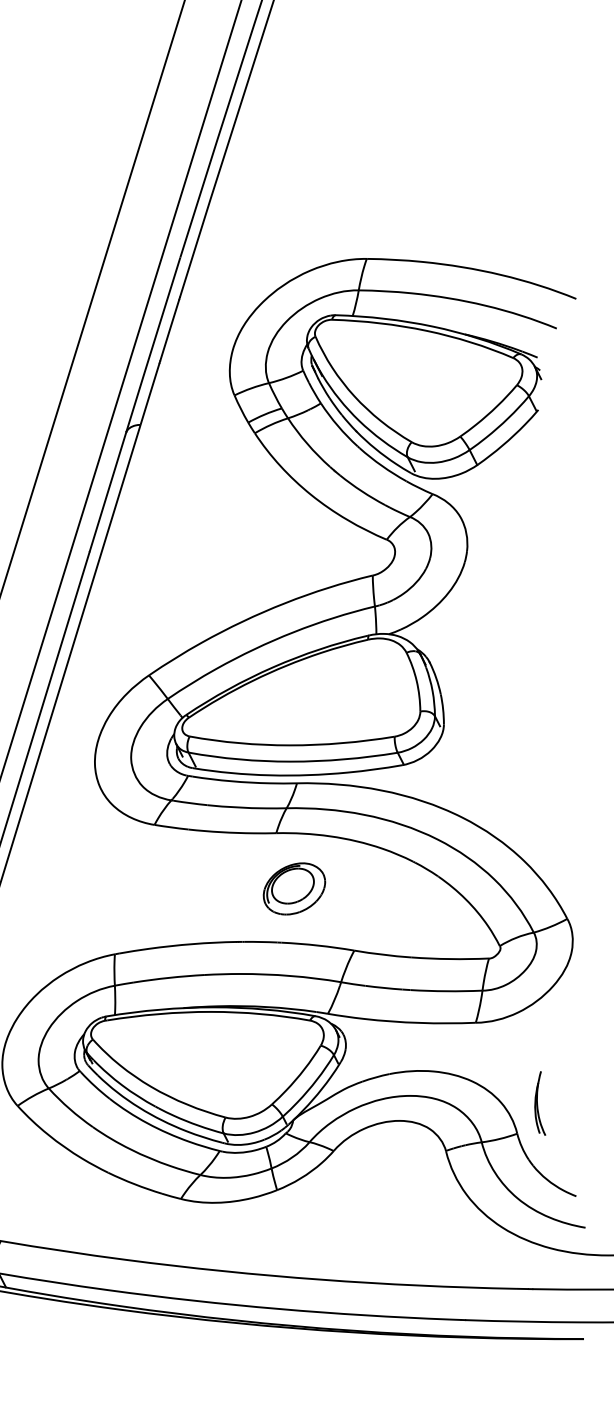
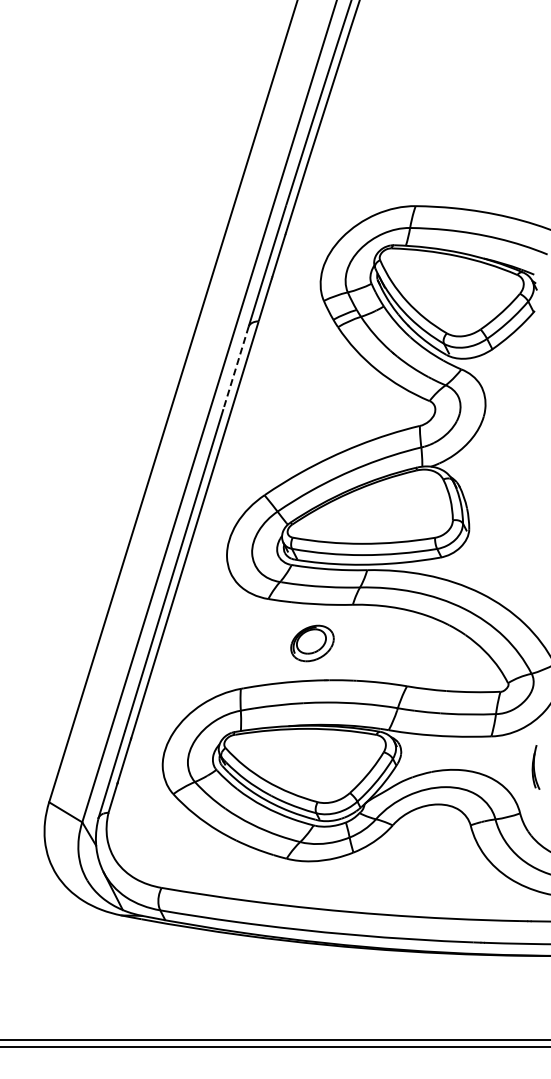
line: (107, 492) -> (235, 368), solid -> dashed
part: (294, 888) -> (312, 643), moved
part: (539, 1103) -> (535, 767), moved

